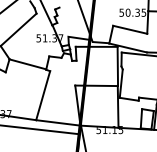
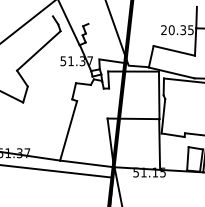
text: (121, 13) -> (163, 30), 50.35 -> 20.35
line: (27, 64) -> (49, 92), removed

